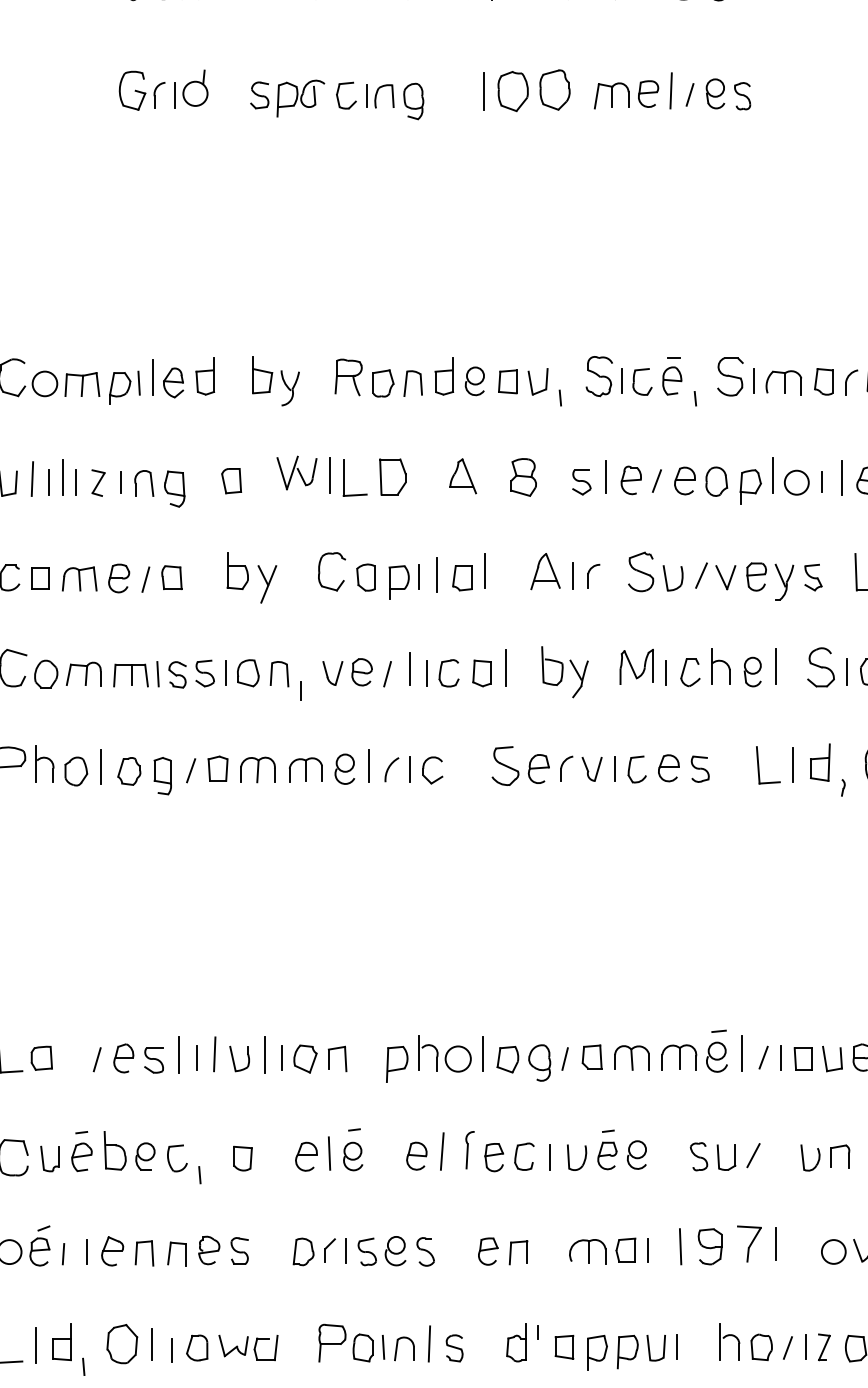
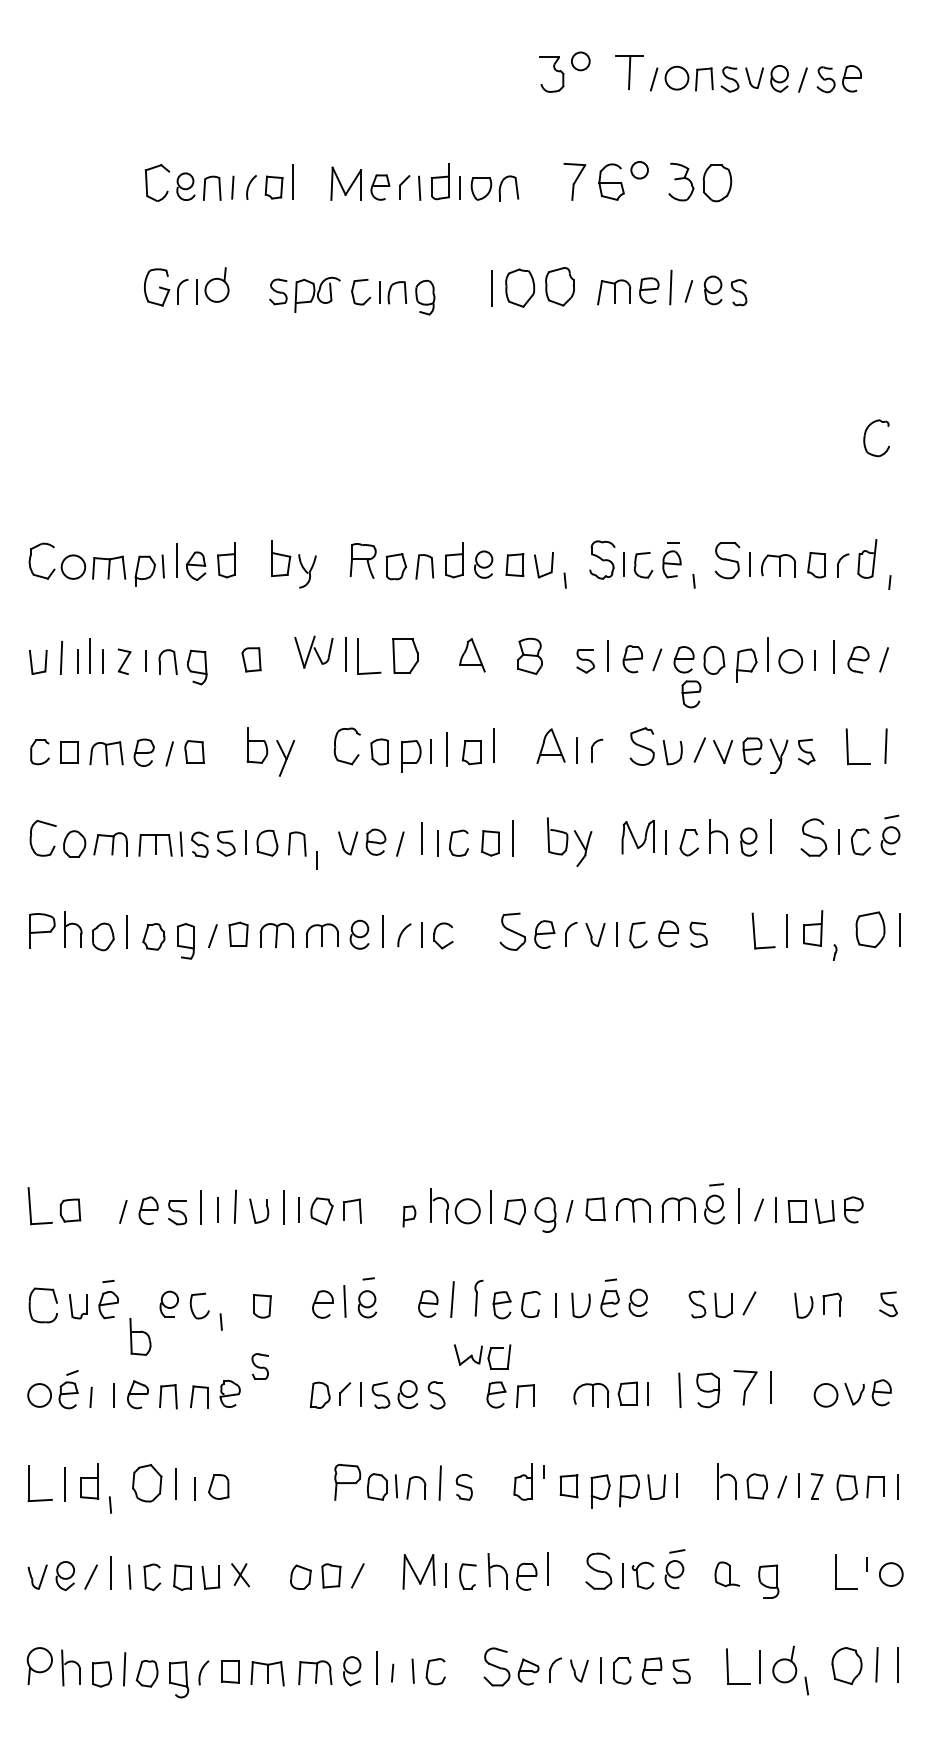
part: (692, 517) -> (691, 694), added
part: (397, 1064) -> (409, 1216), size x0.6
part: (115, 1150) -> (140, 1336), moved
part: (238, 1251) -> (259, 1366), moved
part: (248, 1347) -> (482, 1356), moved

